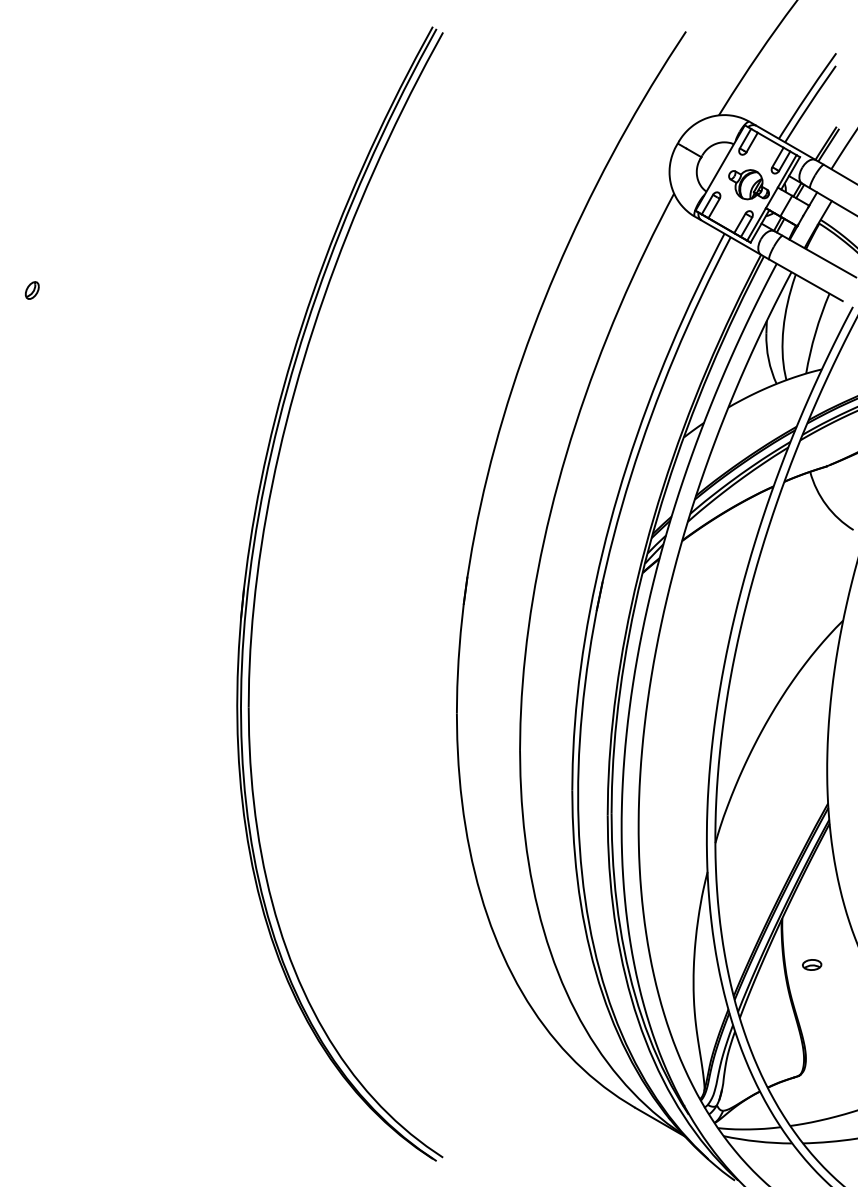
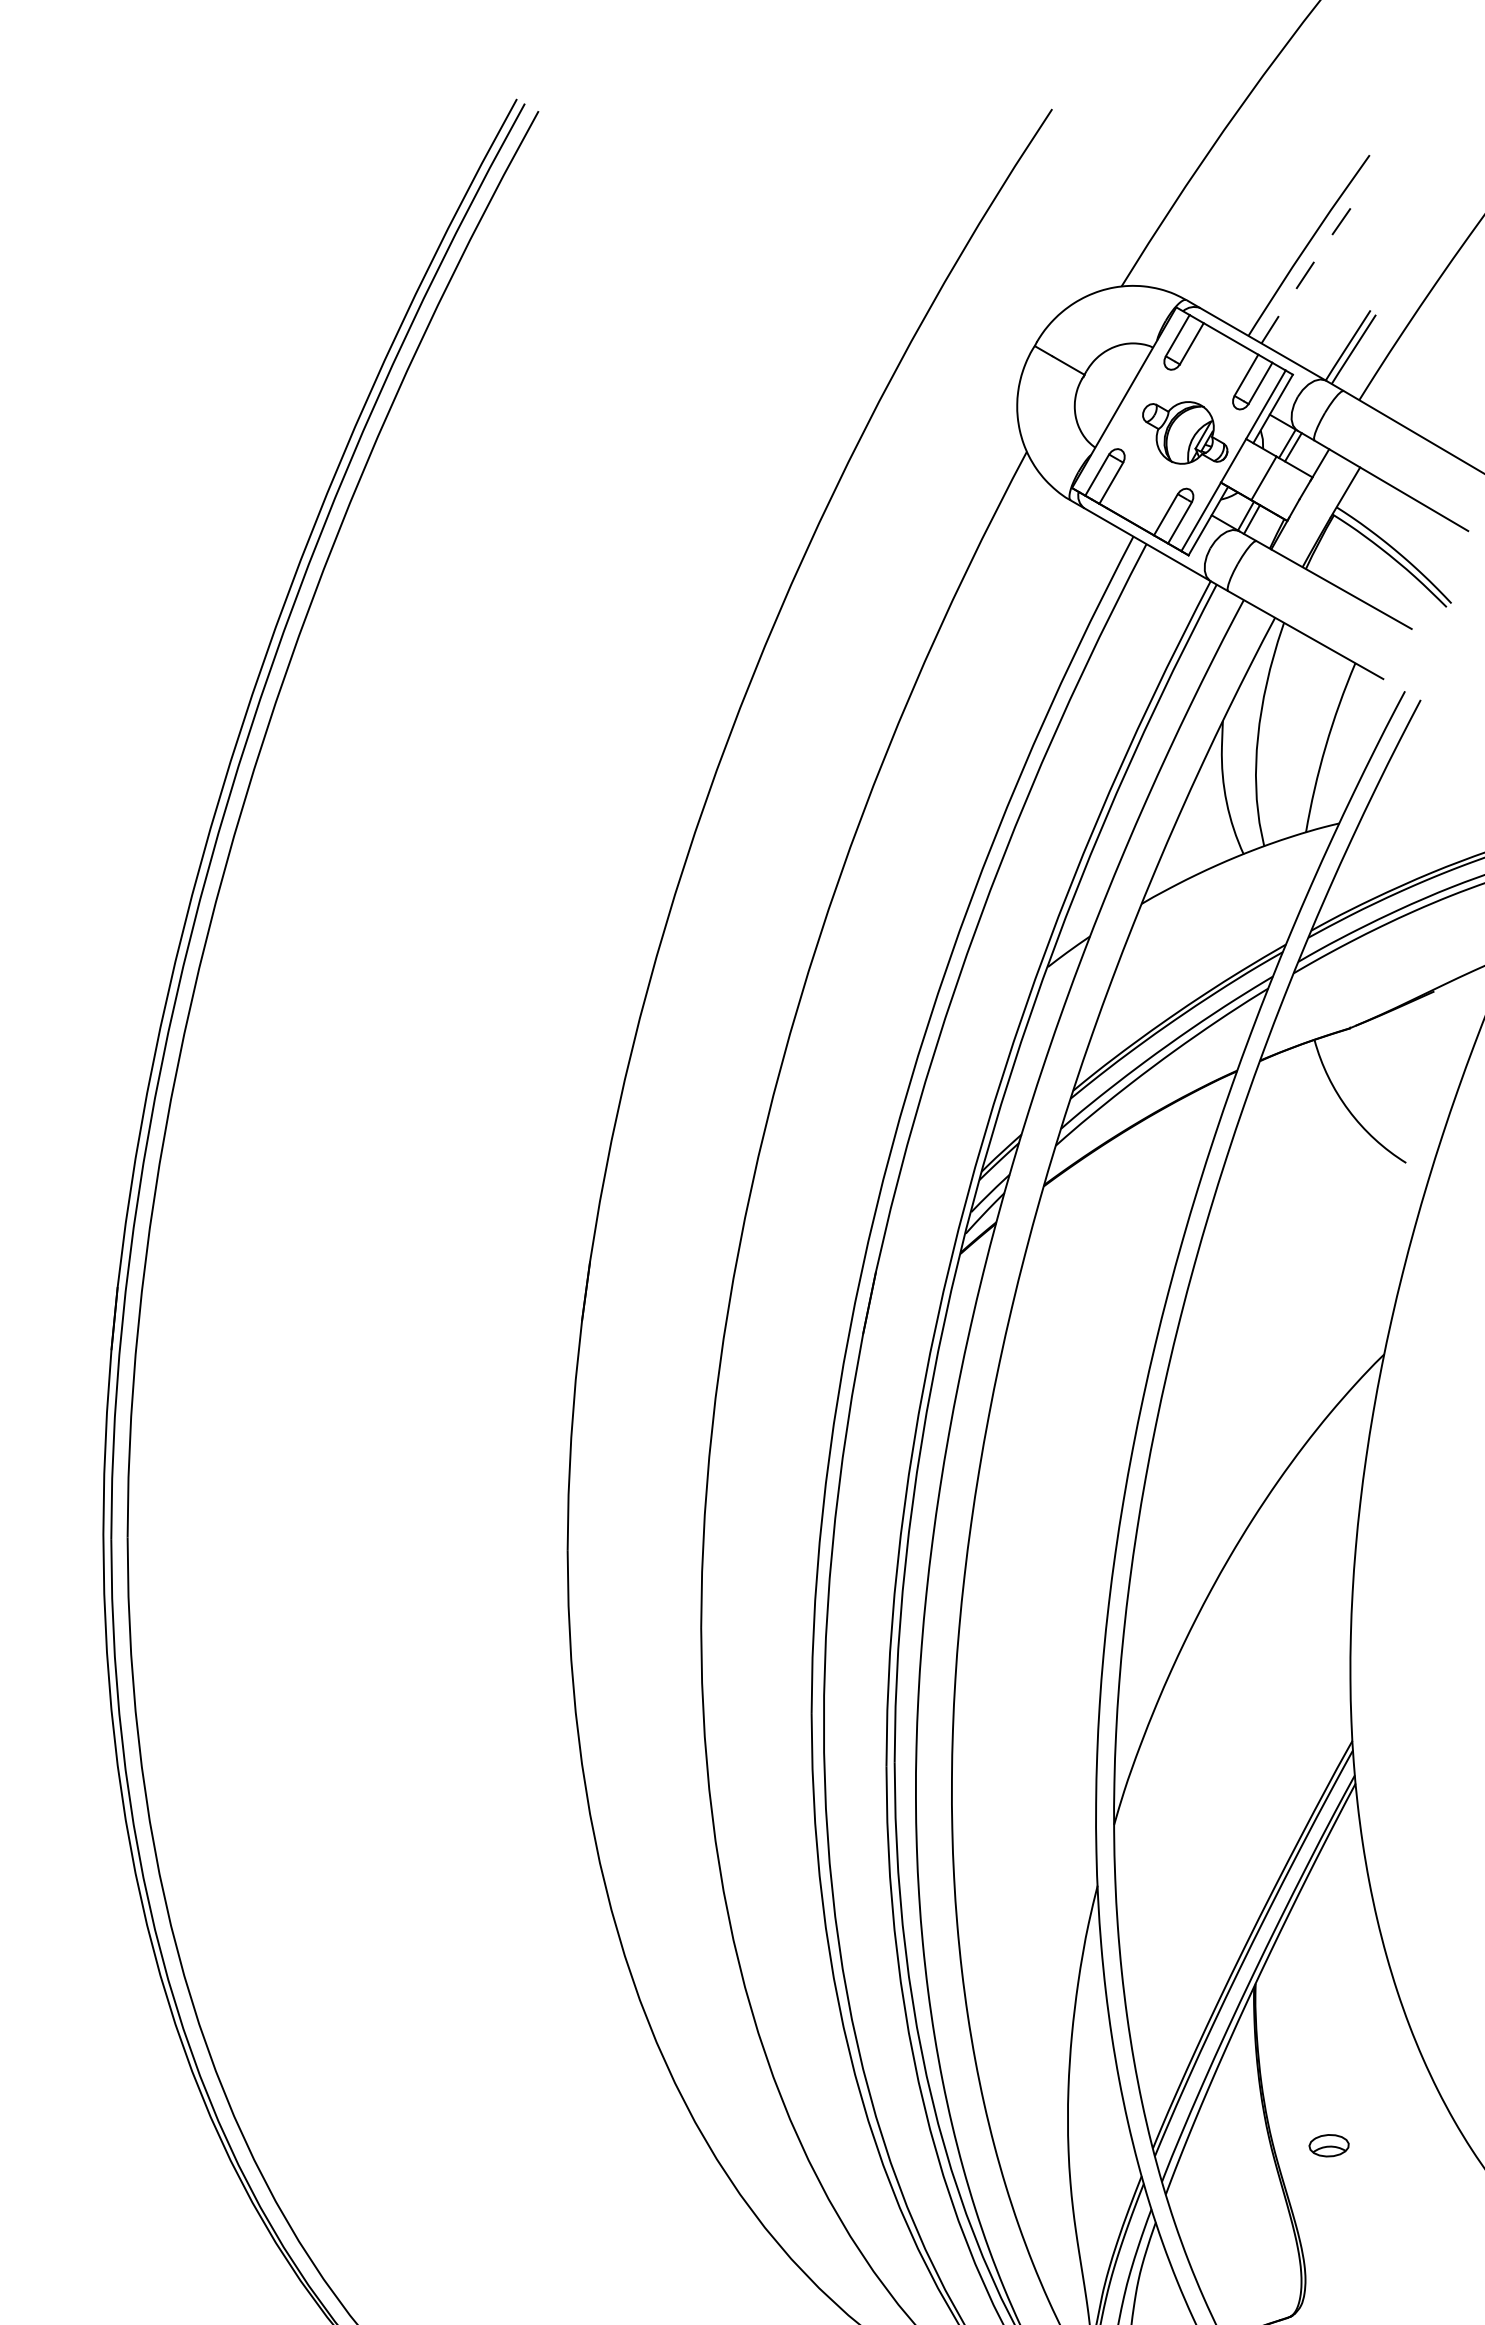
line: (810, 103) -> (1315, 261), solid -> dashed
part: (812, 964) -> (1329, 2144), moved

